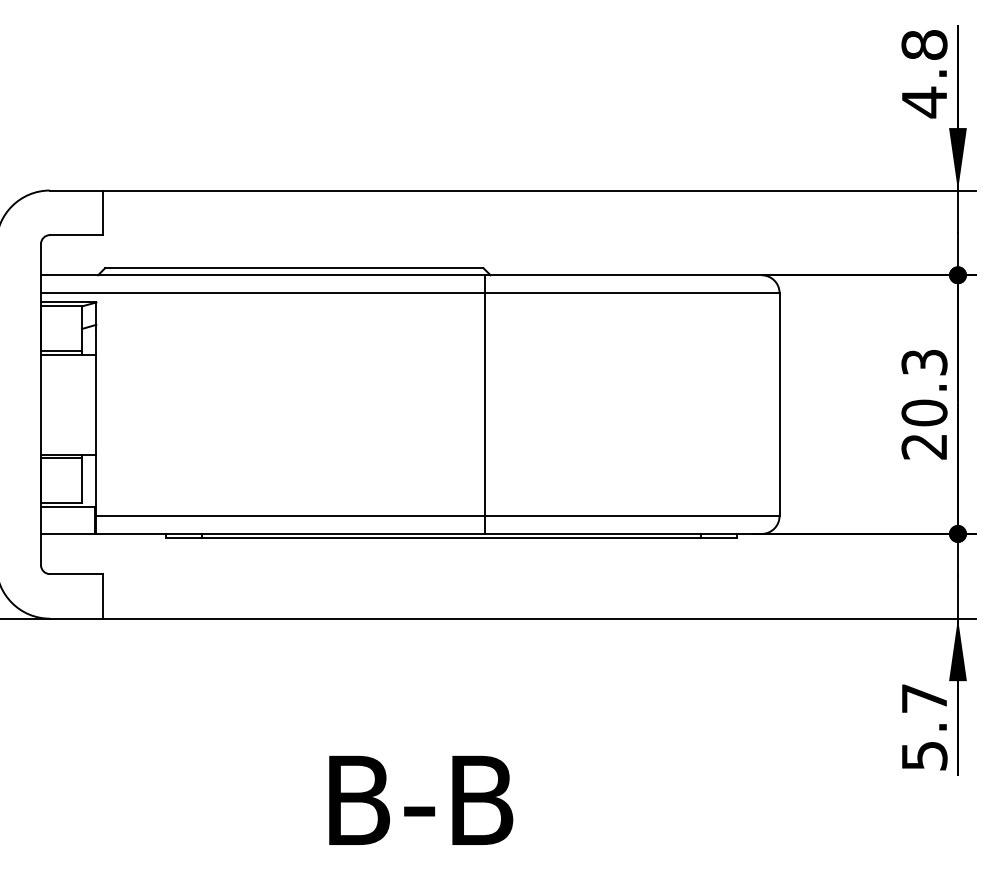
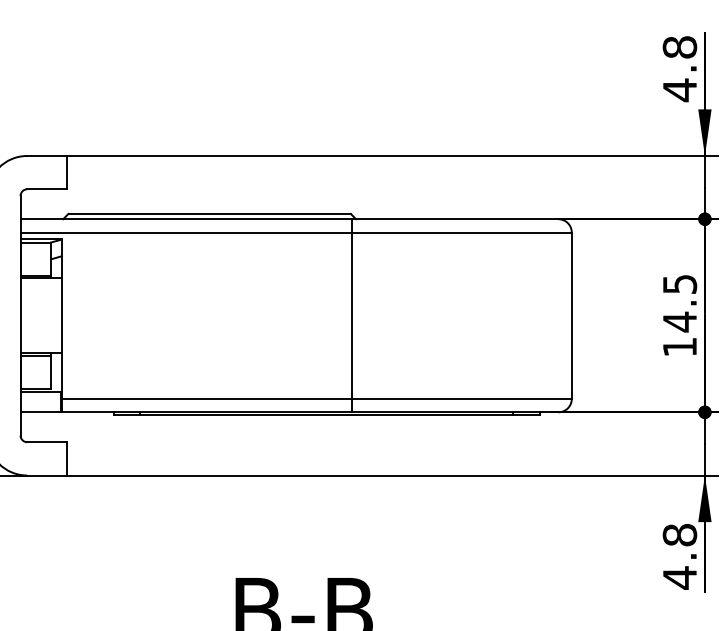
text: (924, 404) -> (679, 315), 20.3 -> 14.5
text: (924, 727) -> (679, 556), 5.7 -> 4.8

